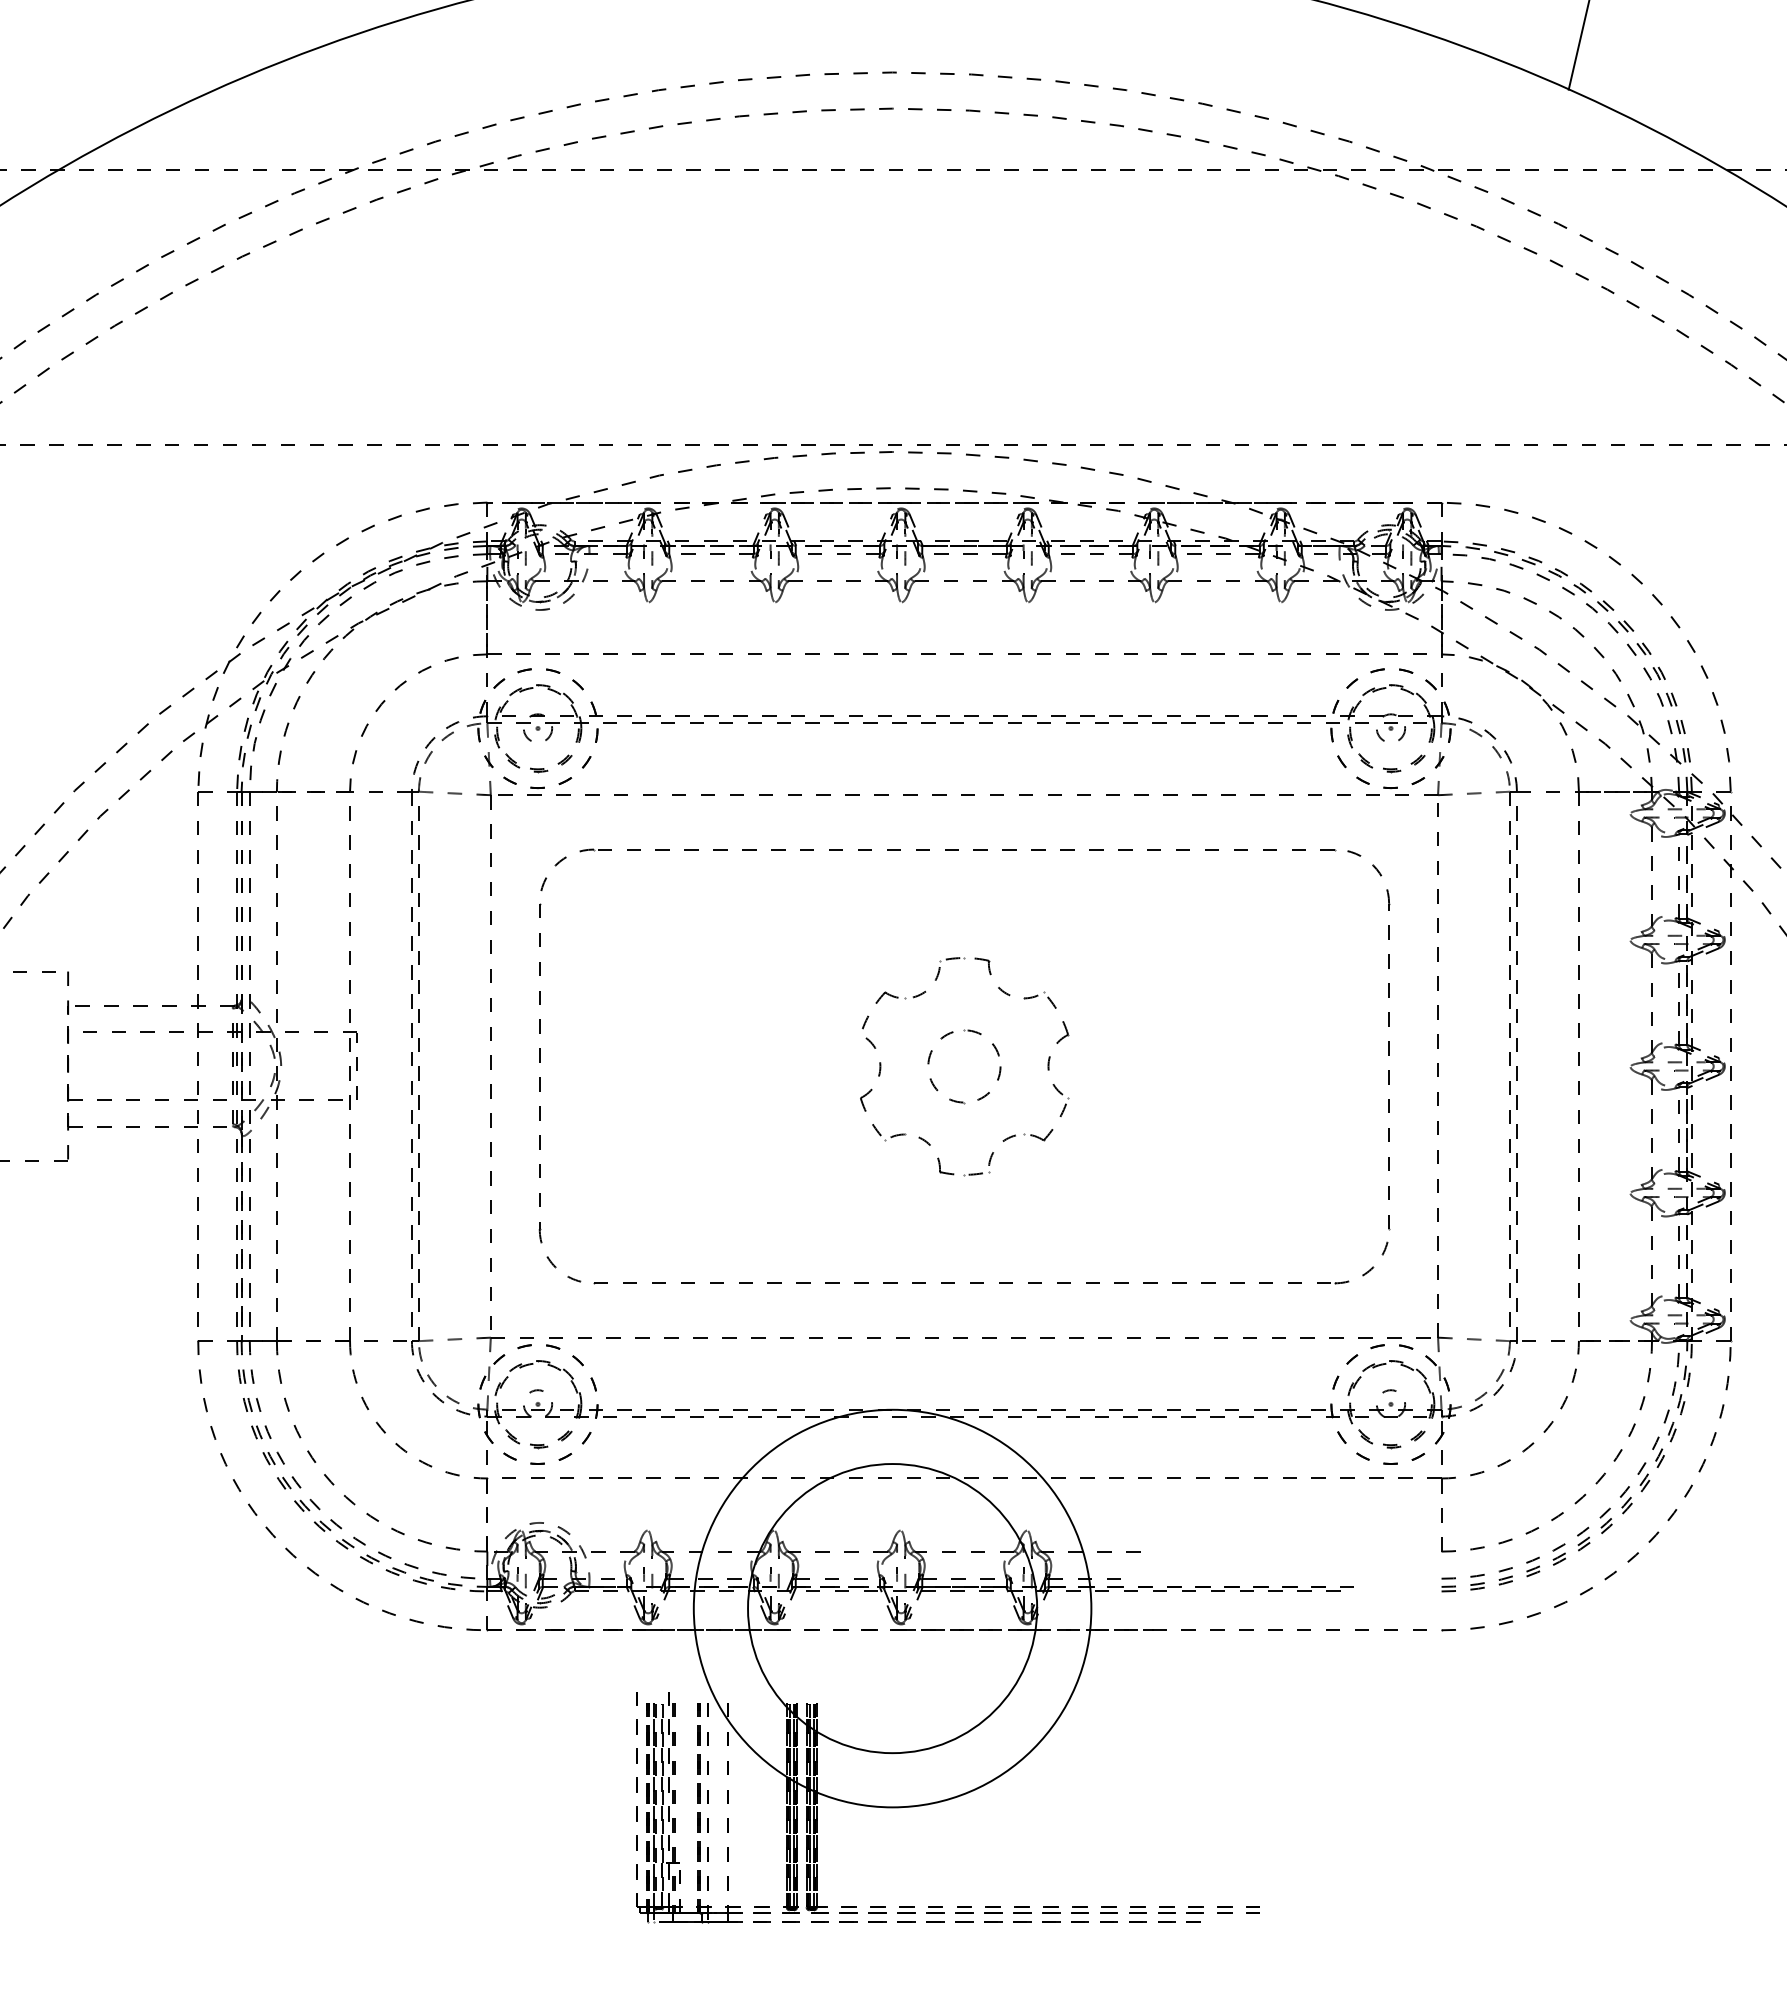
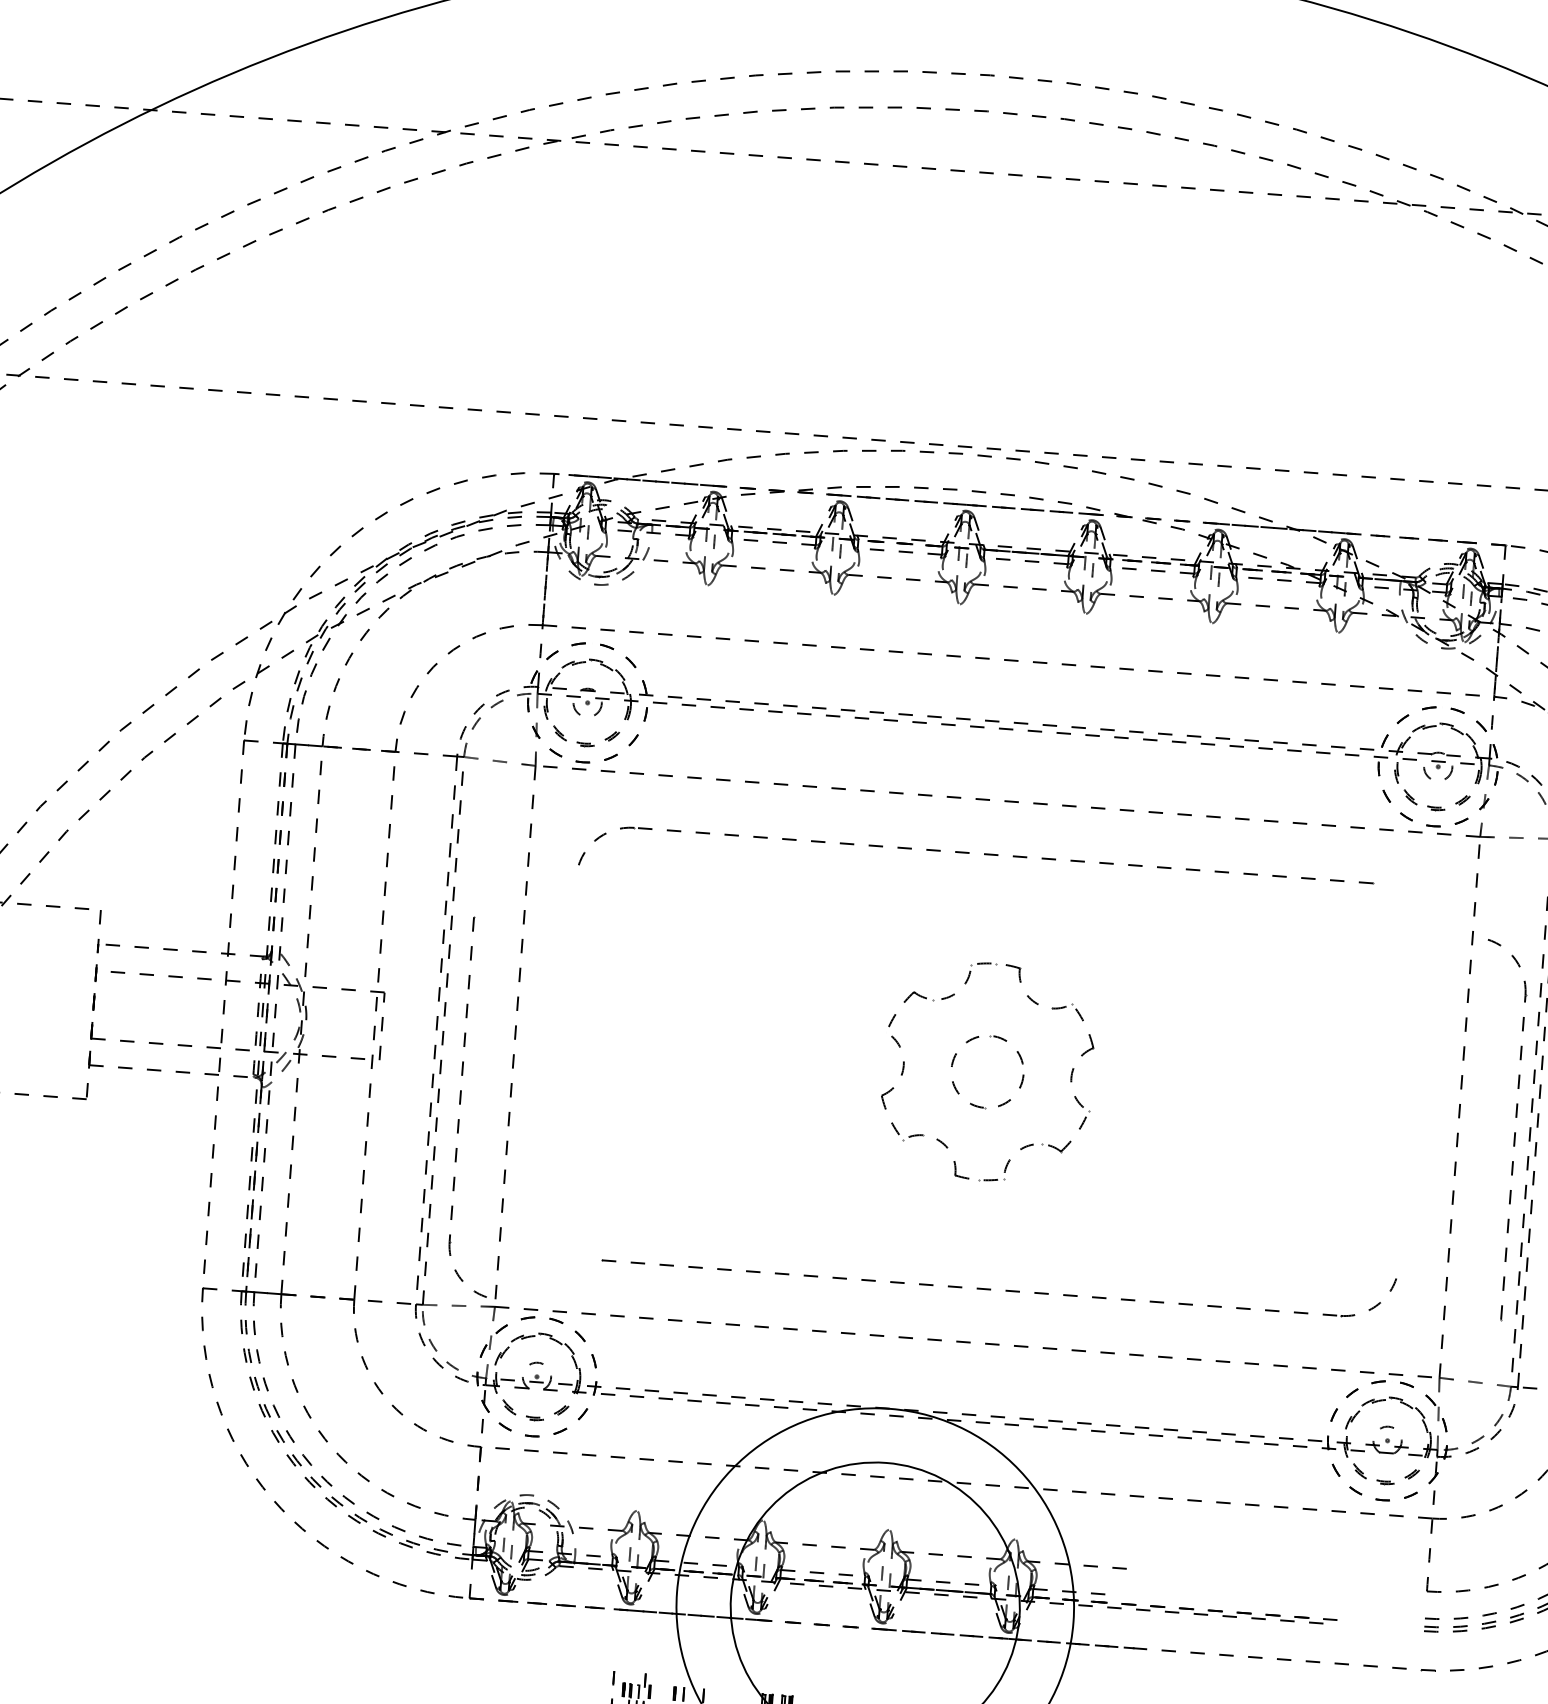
part: (1388, 1041) -> (1514, 1132), moved
part: (540, 1091) -> (460, 1104), moved

